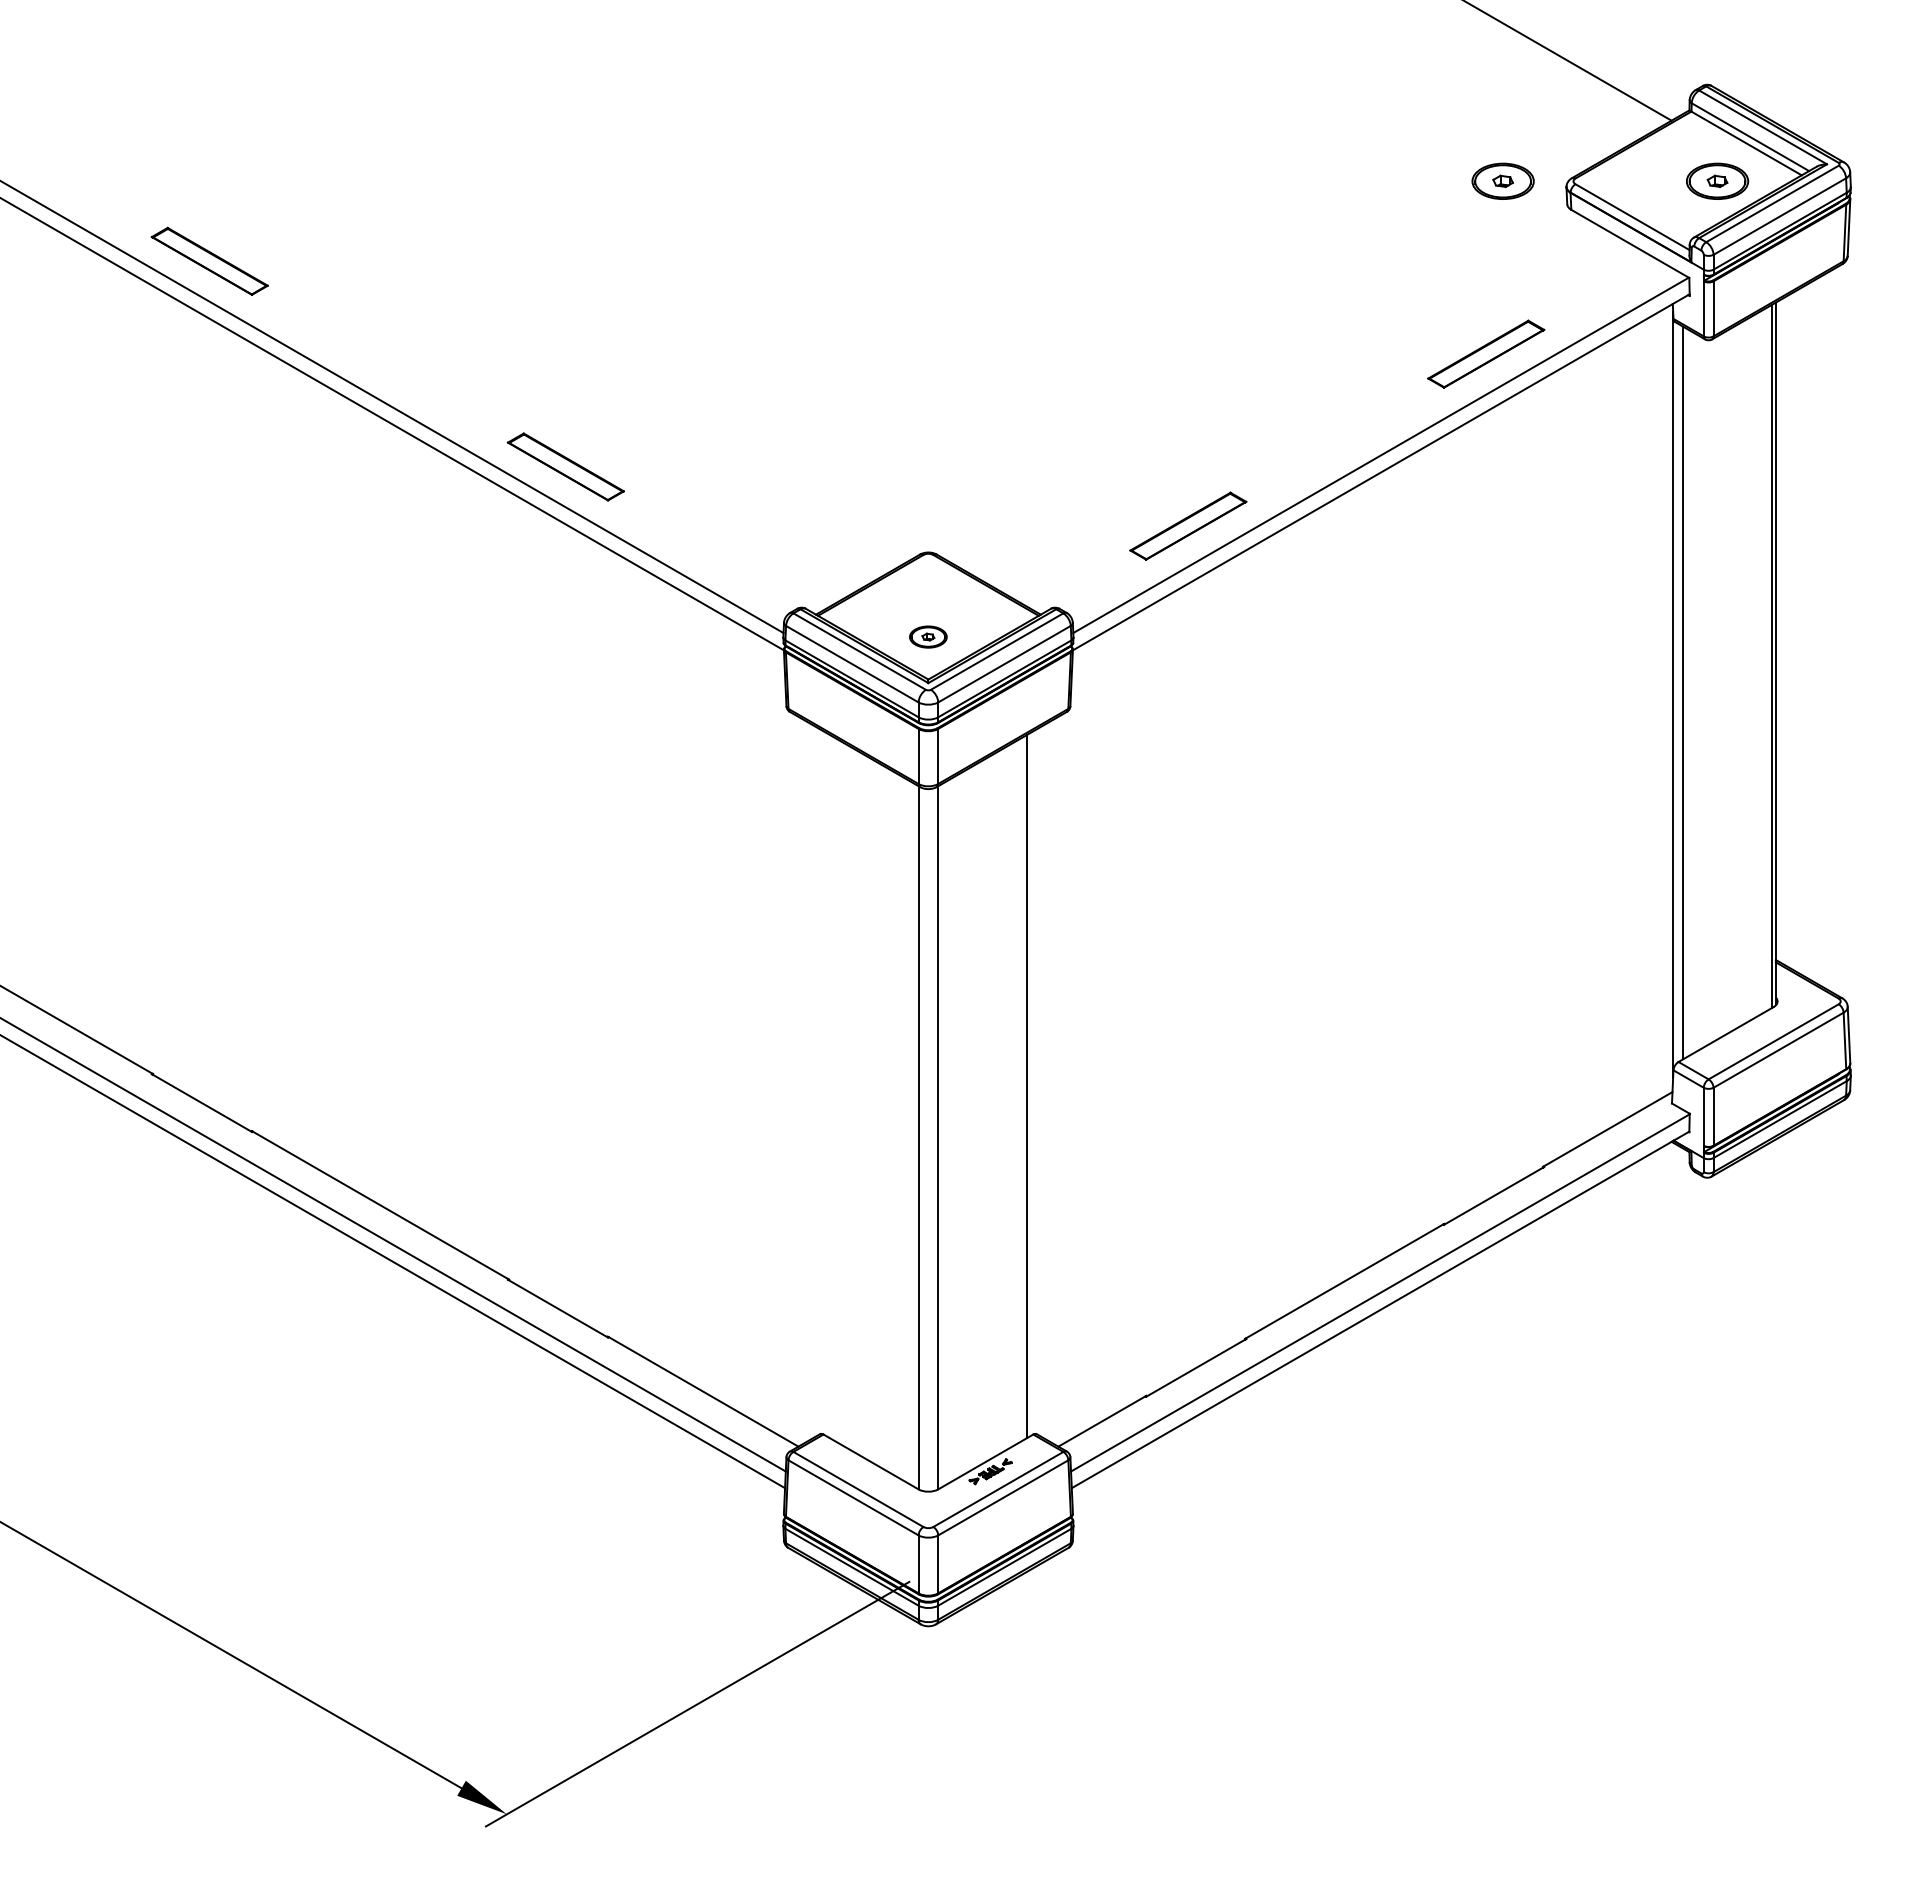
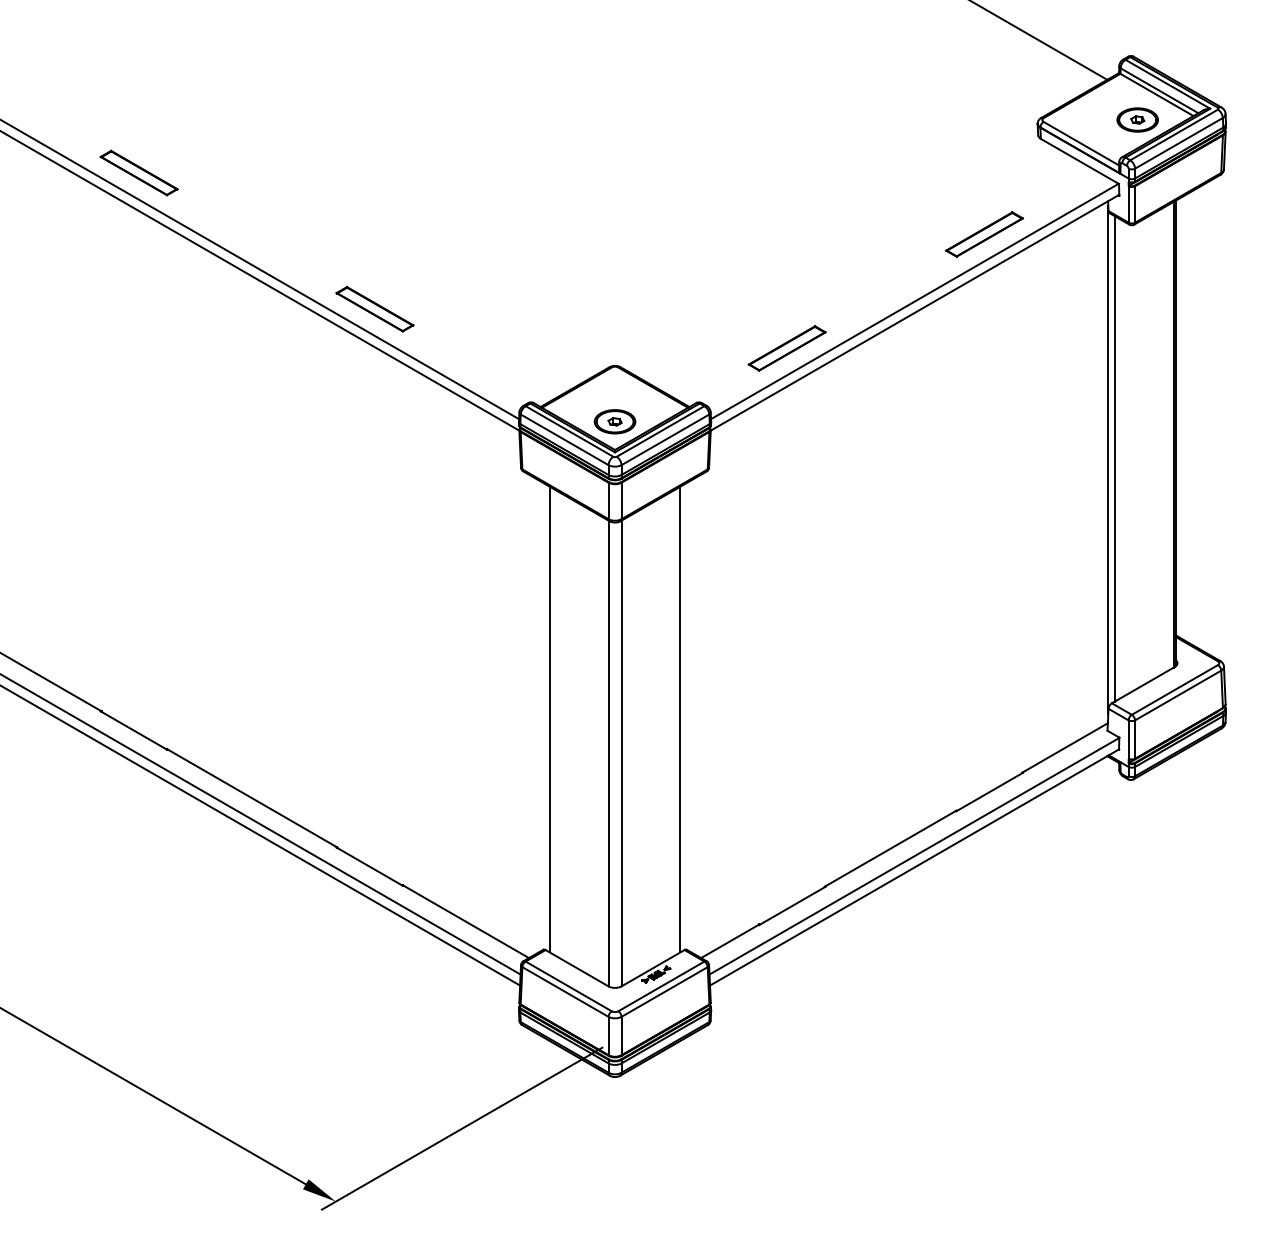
part: (1502, 180) -> (995, 119), removed
part: (927, 636) -> (614, 421), size x1.67
line: (829, 1086) -> (549, 719), added

